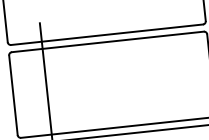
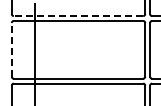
line: (107, 35) -> (78, 16), solid -> dashed
line: (12, 94) -> (11, 49), solid -> dashed

